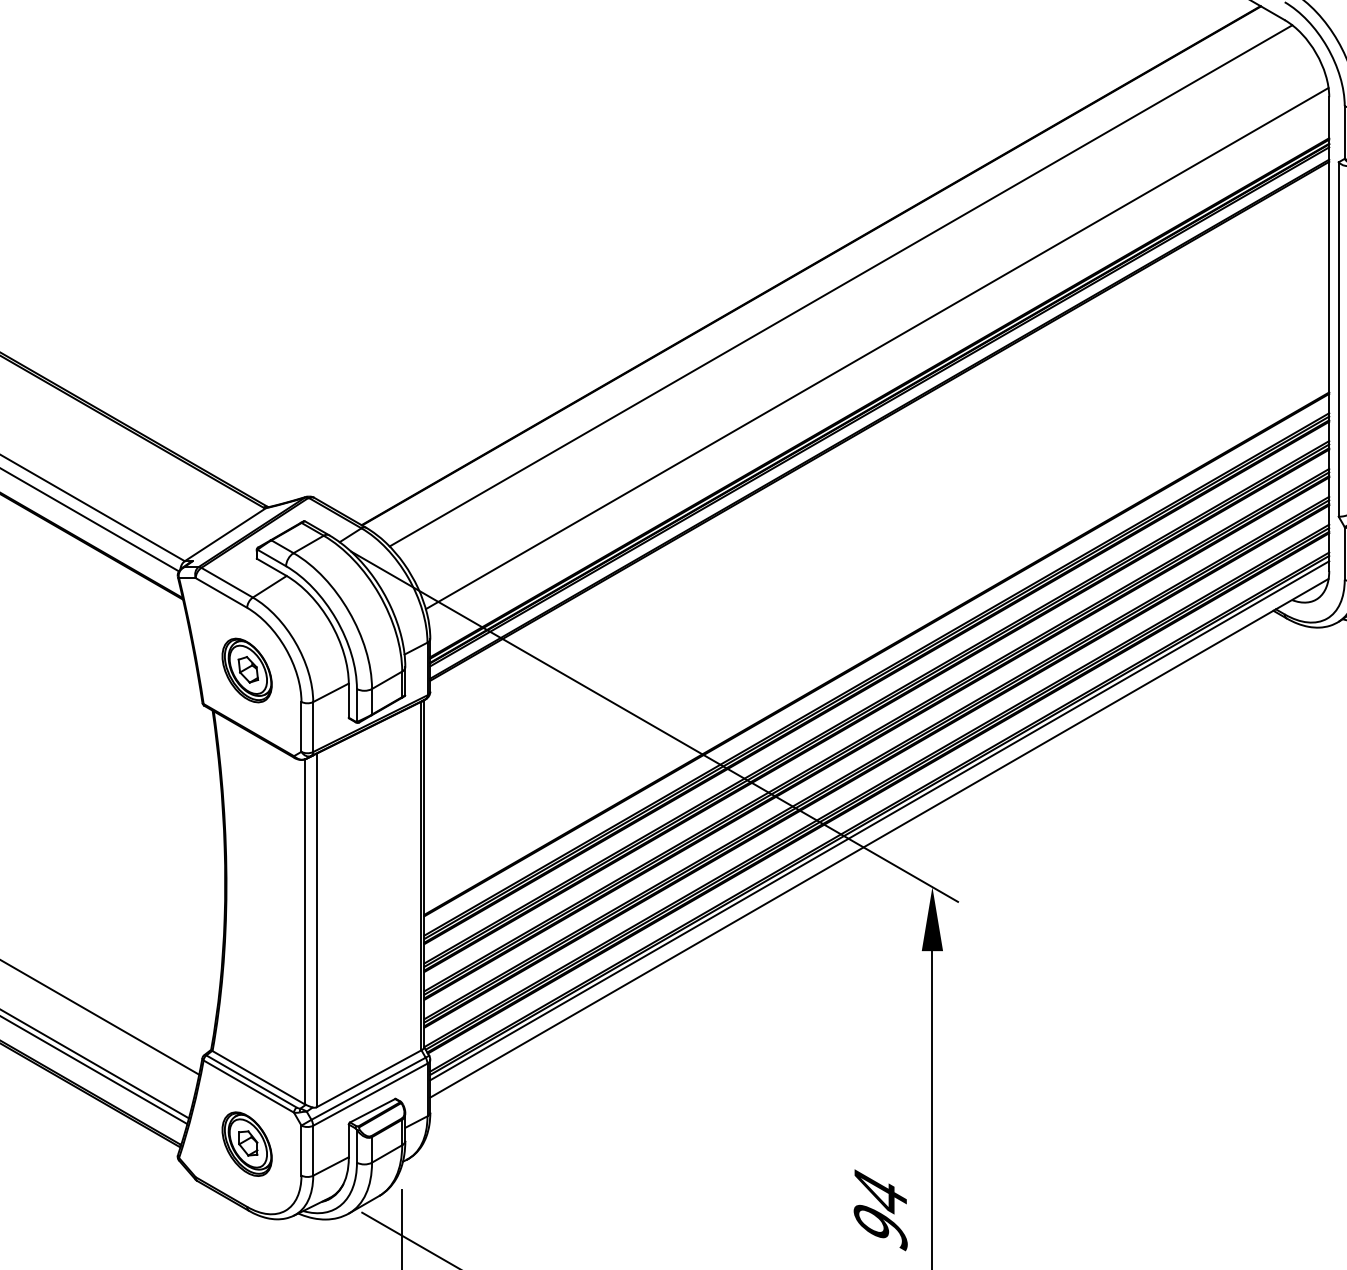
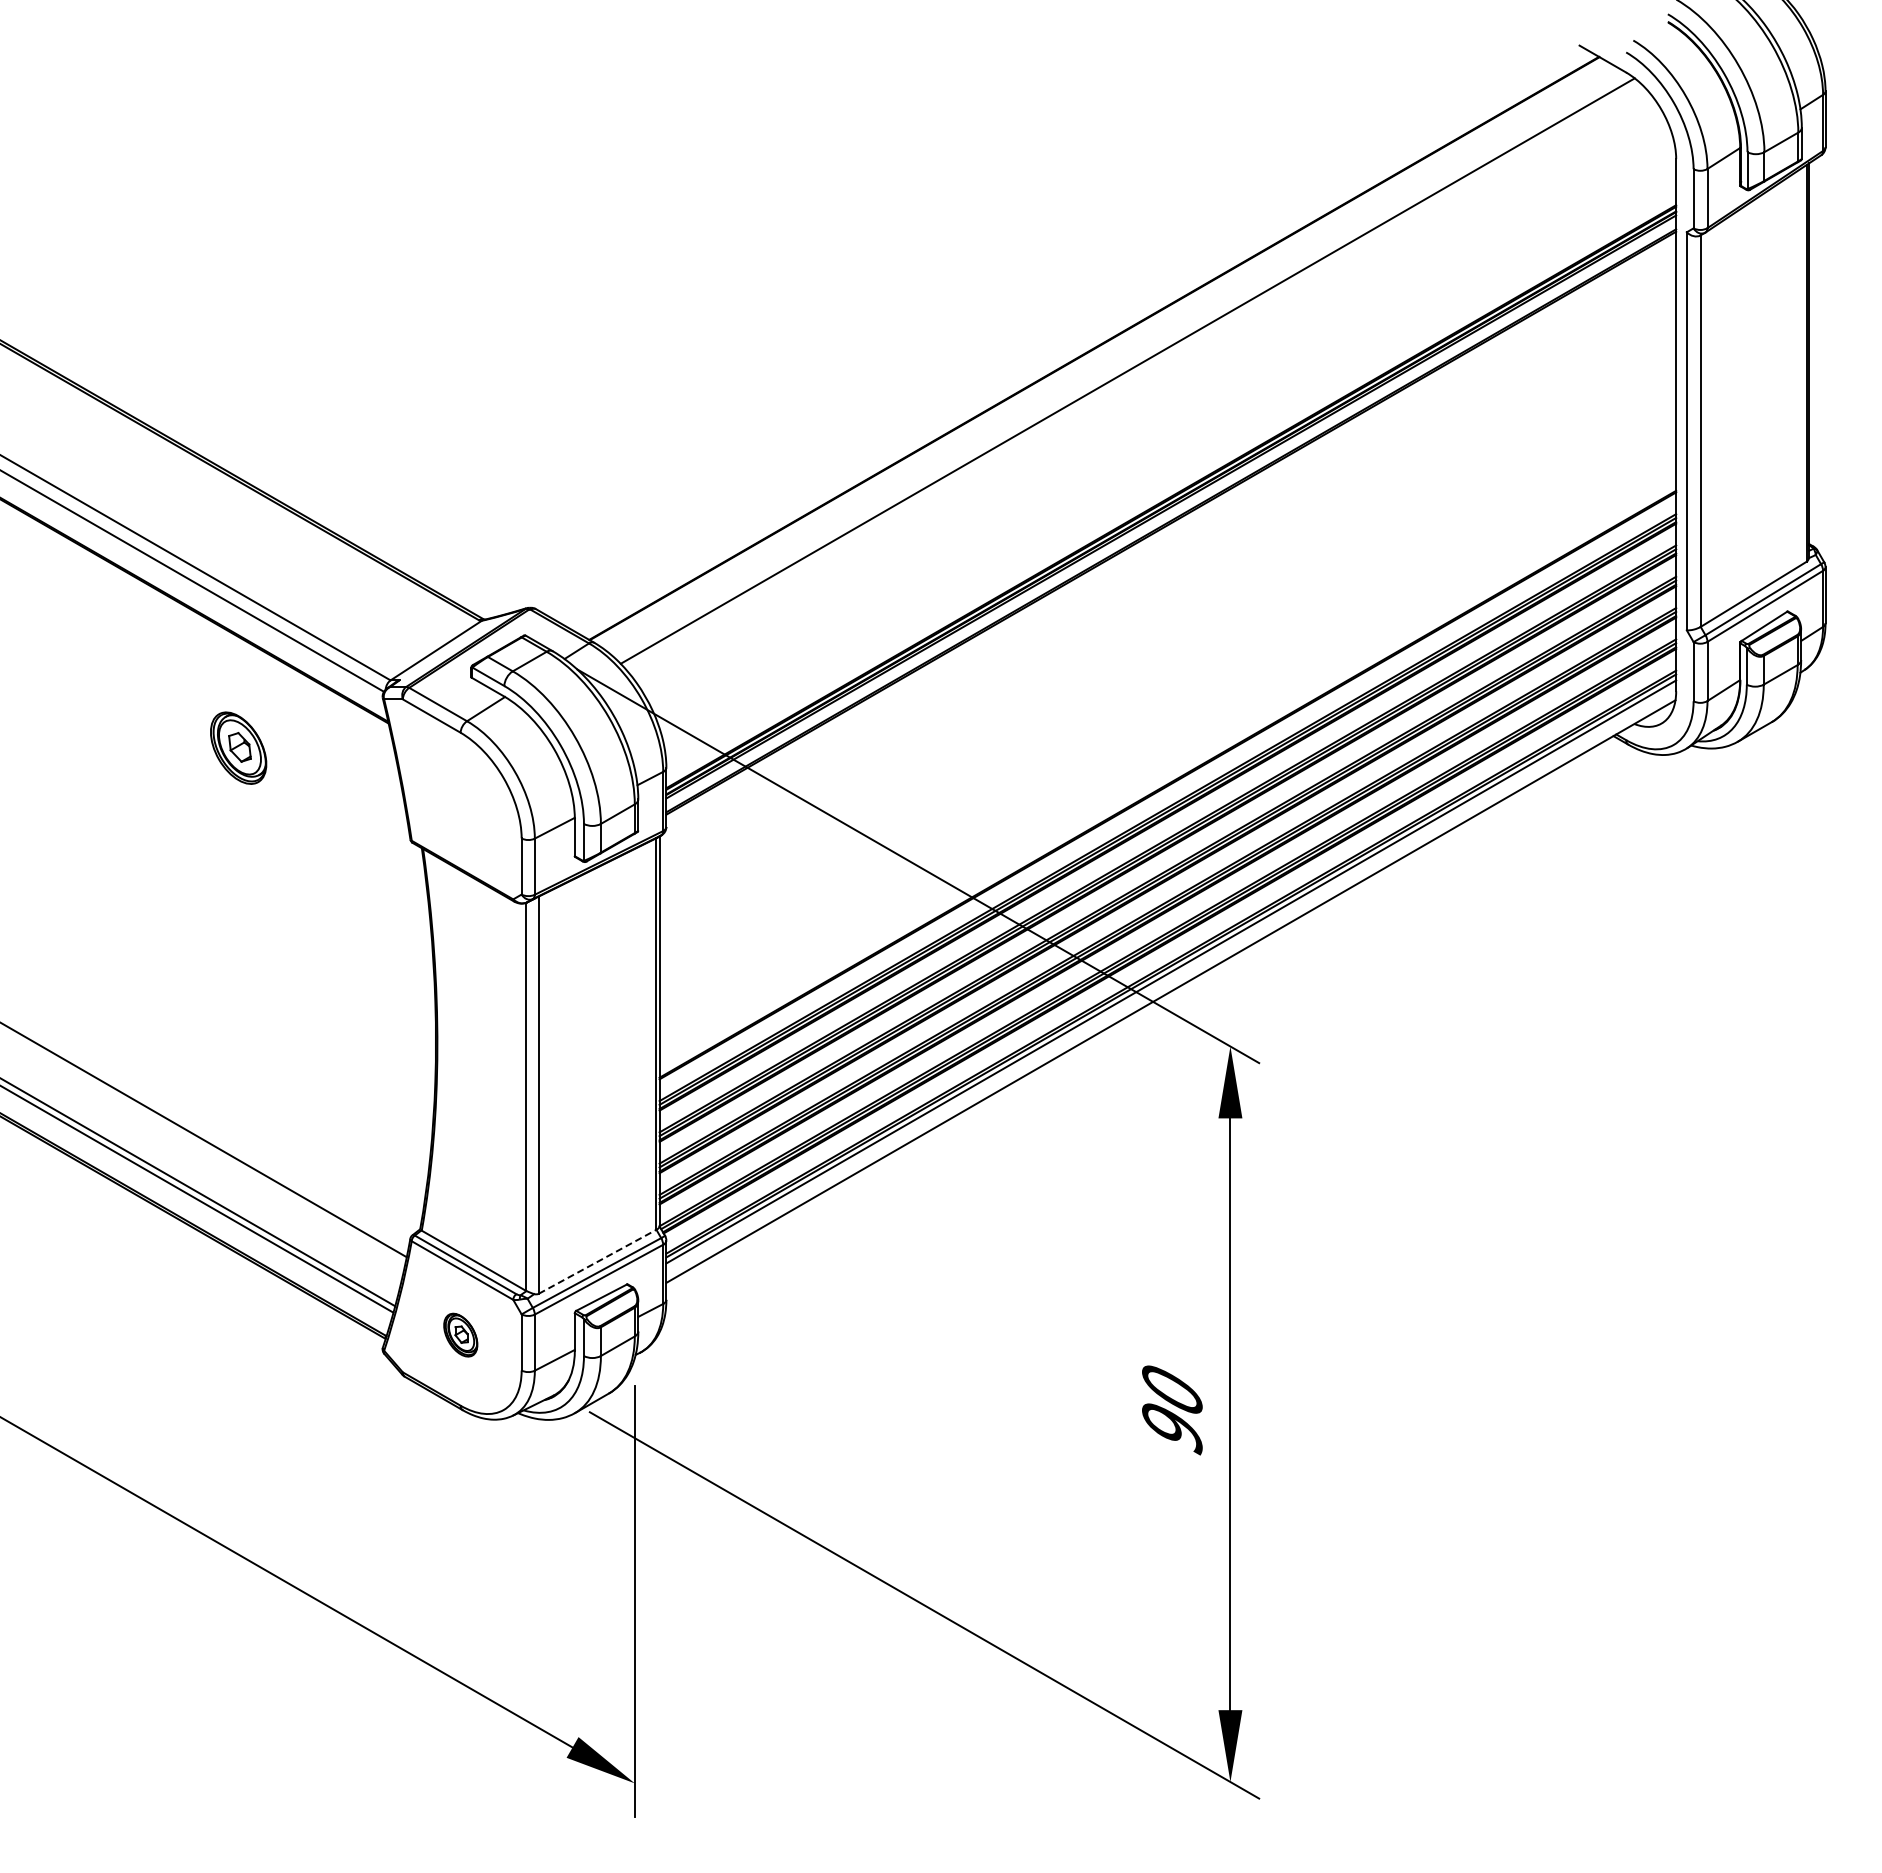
line: (877, 348) -> (1168, 441), removed
part: (247, 669) -> (238, 747), moved
line: (368, 1078) -> (597, 1261), solid -> dashed
part: (247, 1143) -> (460, 1334), size x0.6
text: (880, 1191) -> (1172, 1388), 94 -> 90

